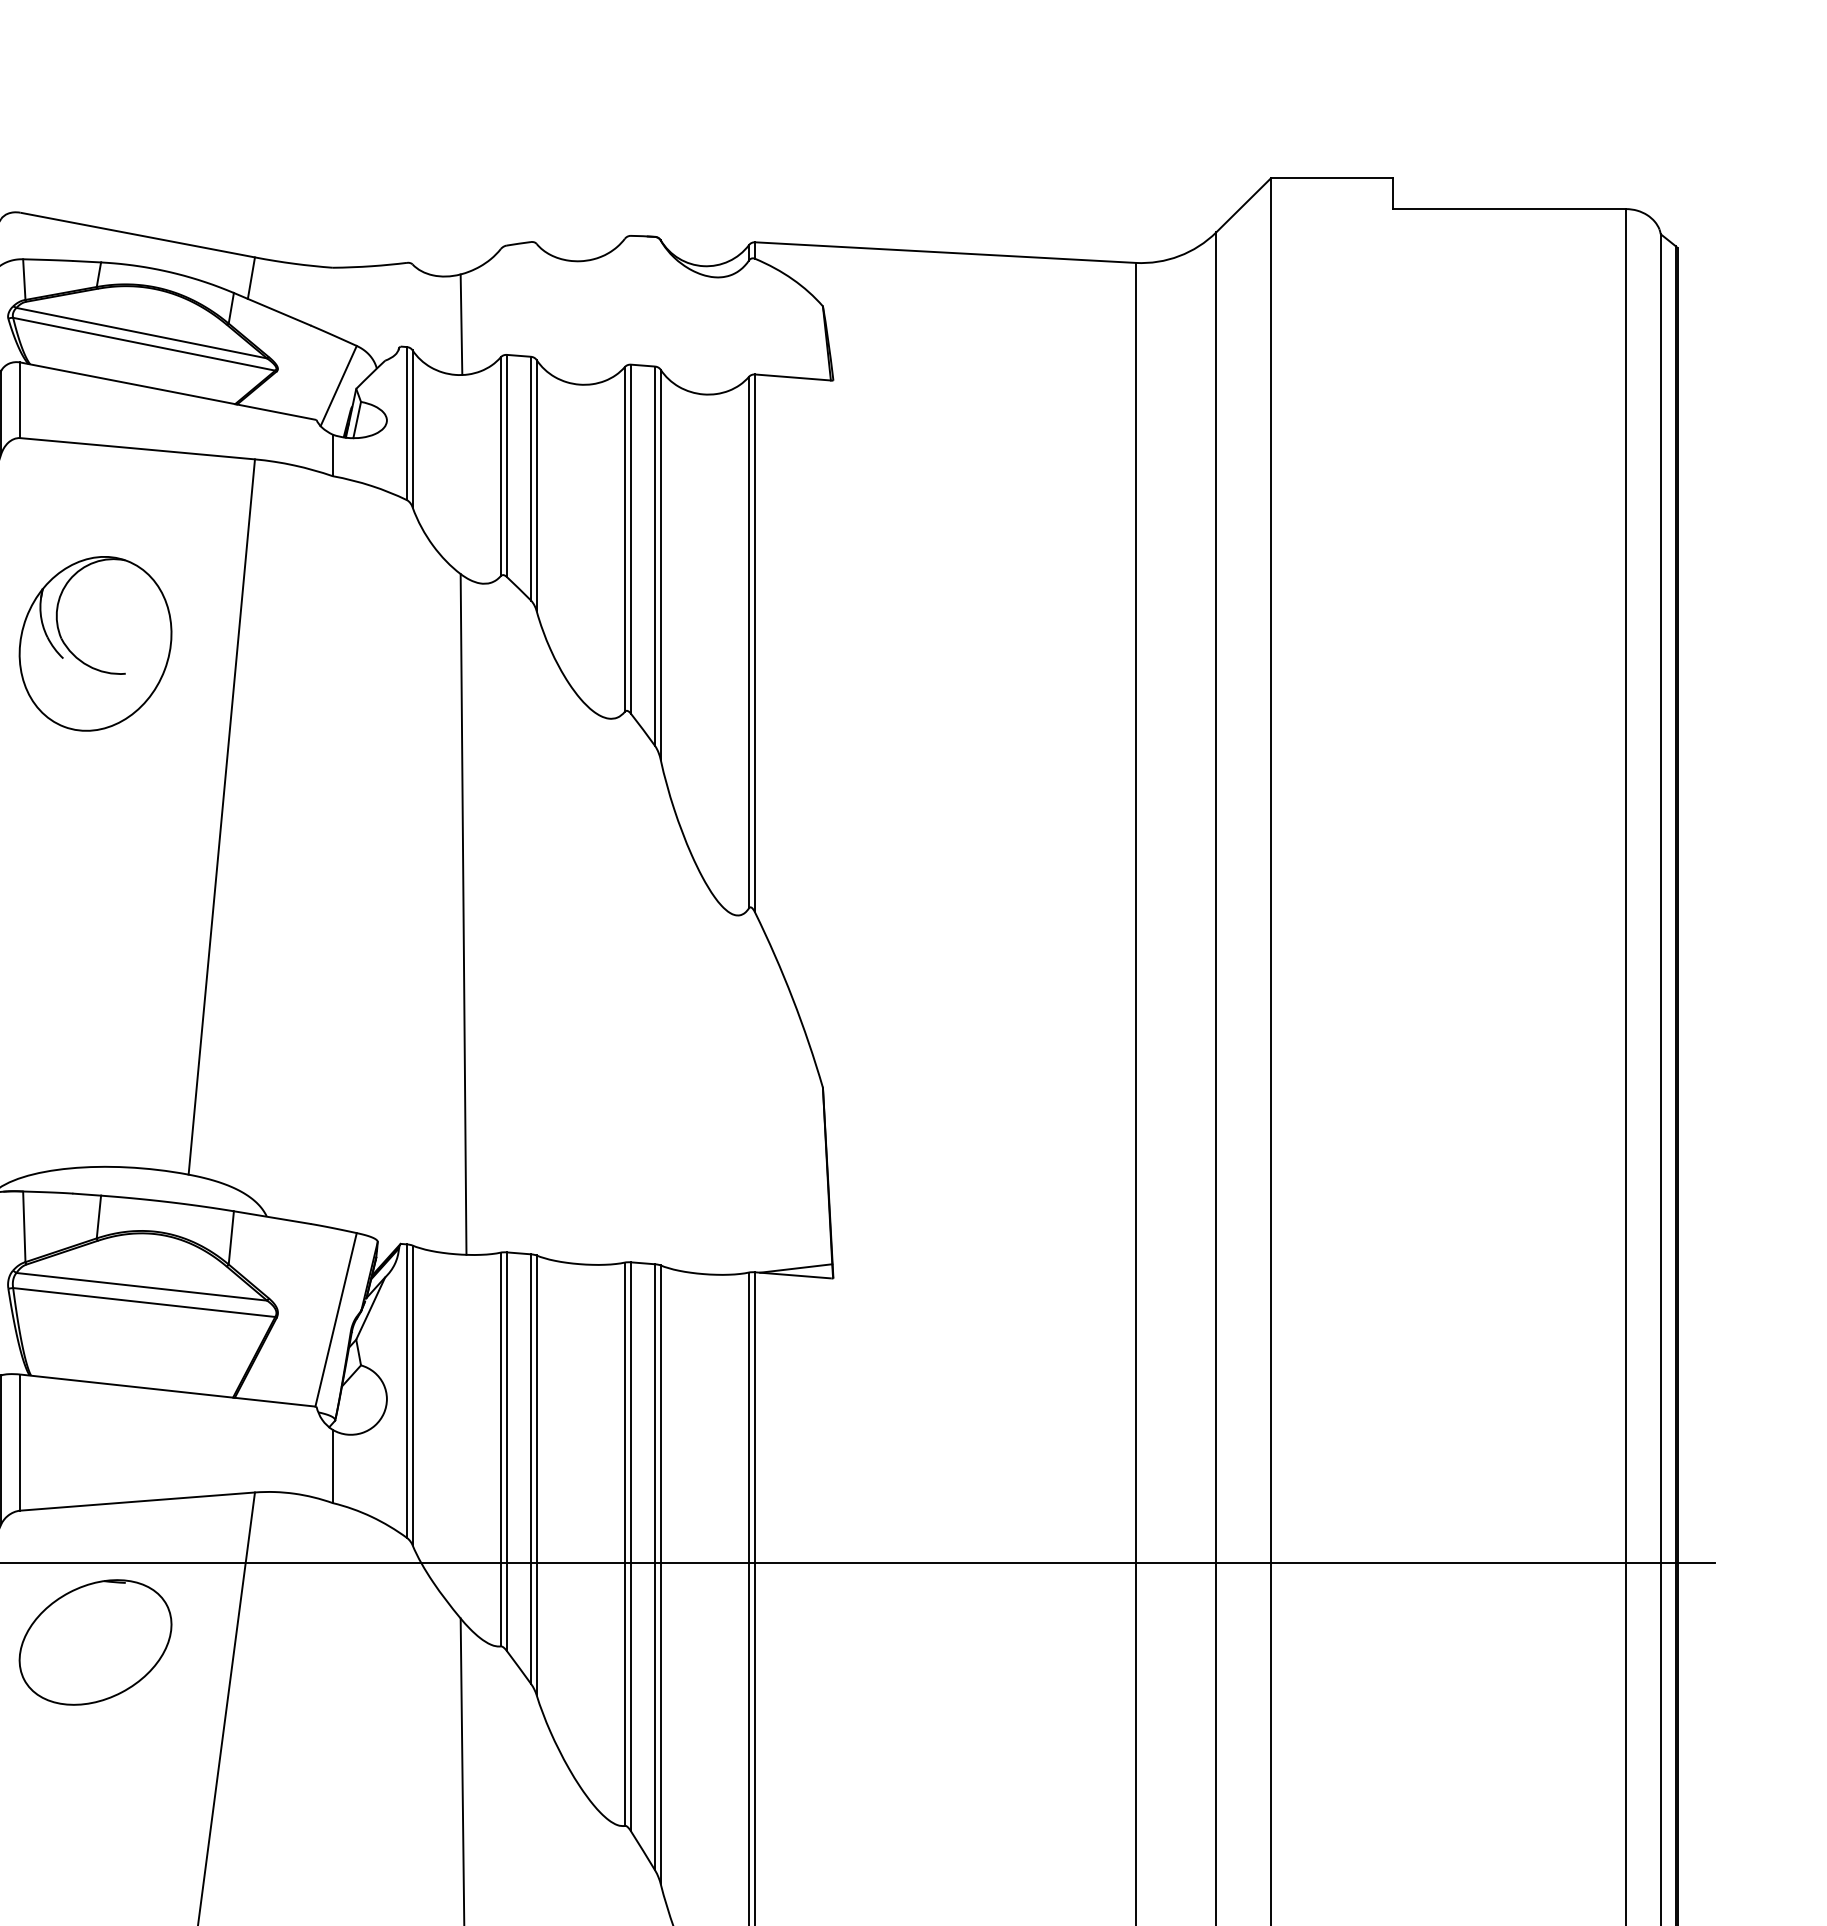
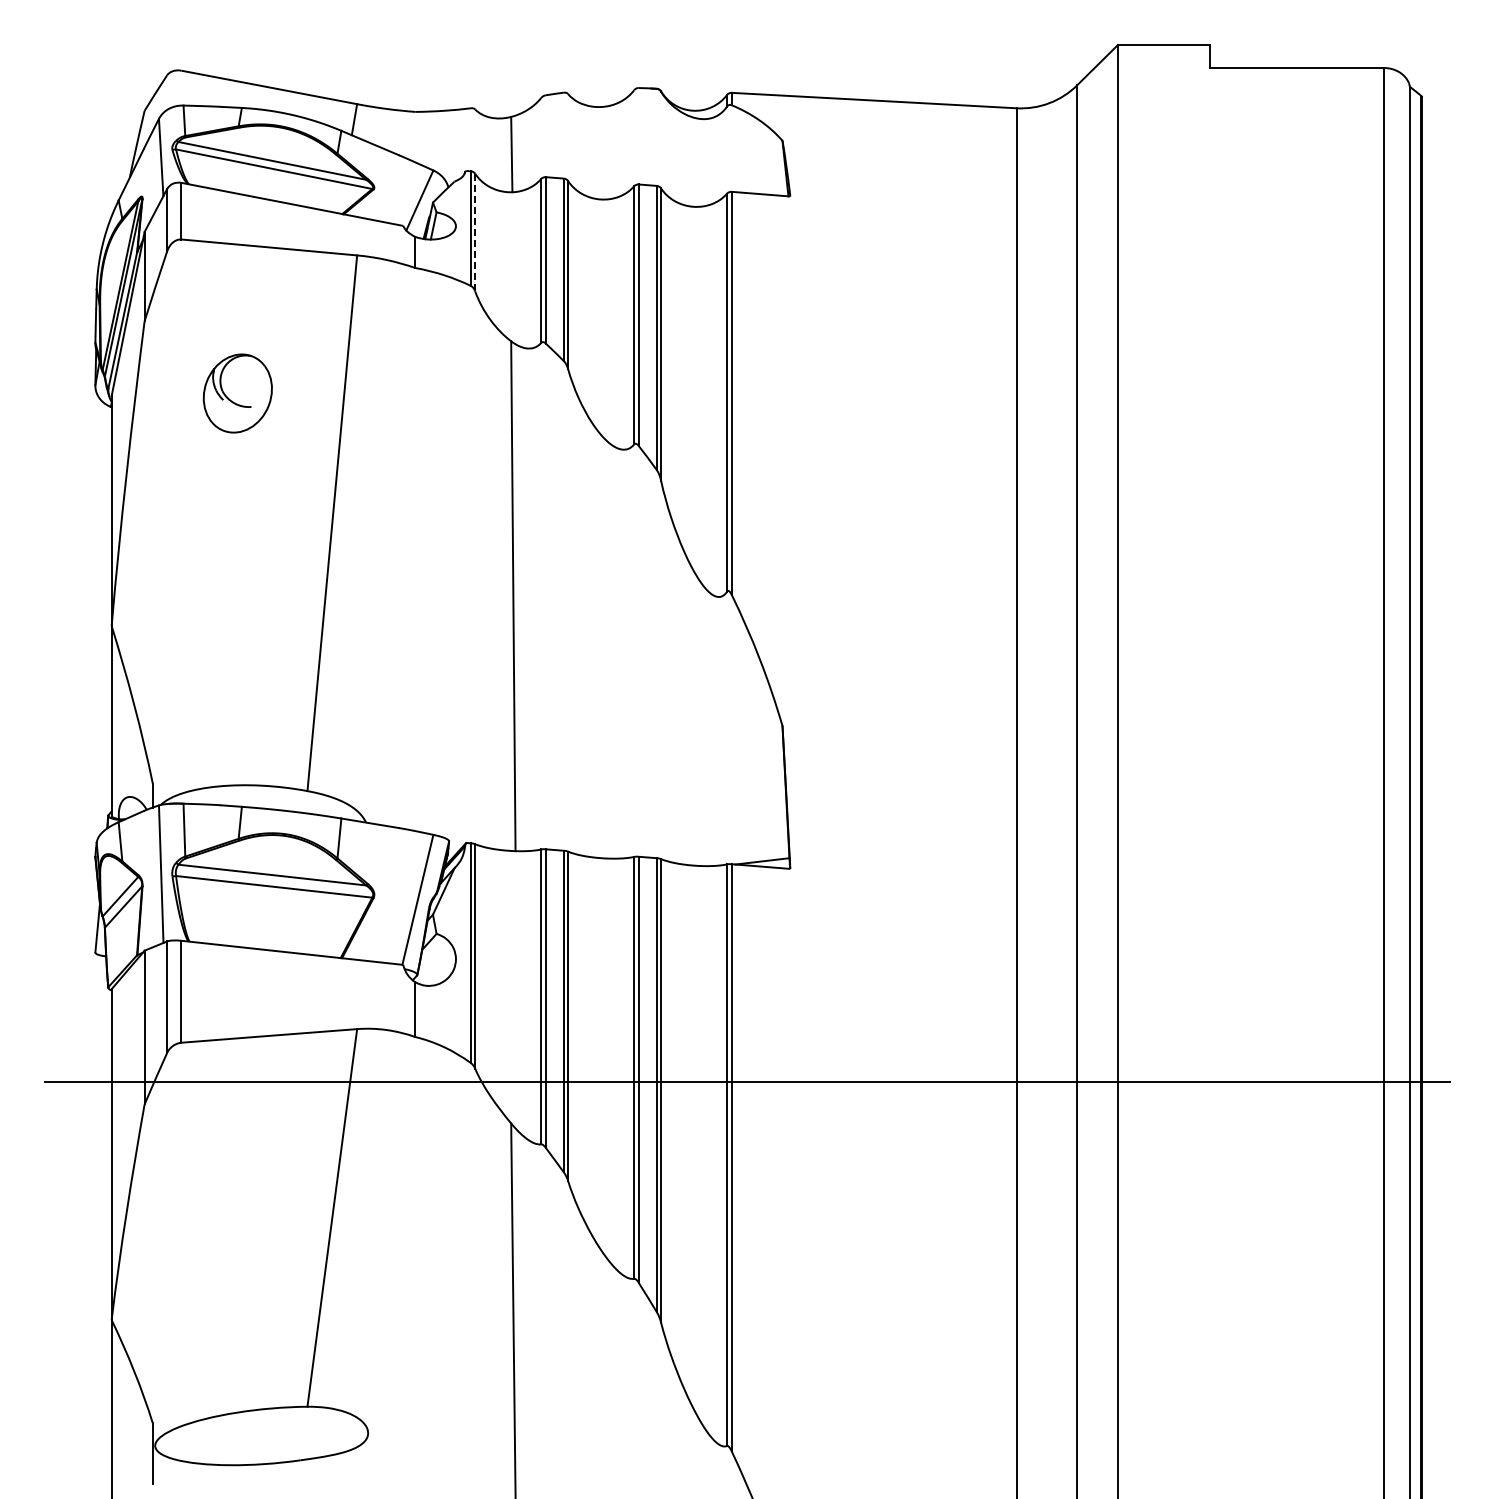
line: (413, 428) -> (475, 232), solid -> dashed
part: (95, 643) -> (237, 393), size x0.6
part: (95, 1642) -> (237, 1141), removed

